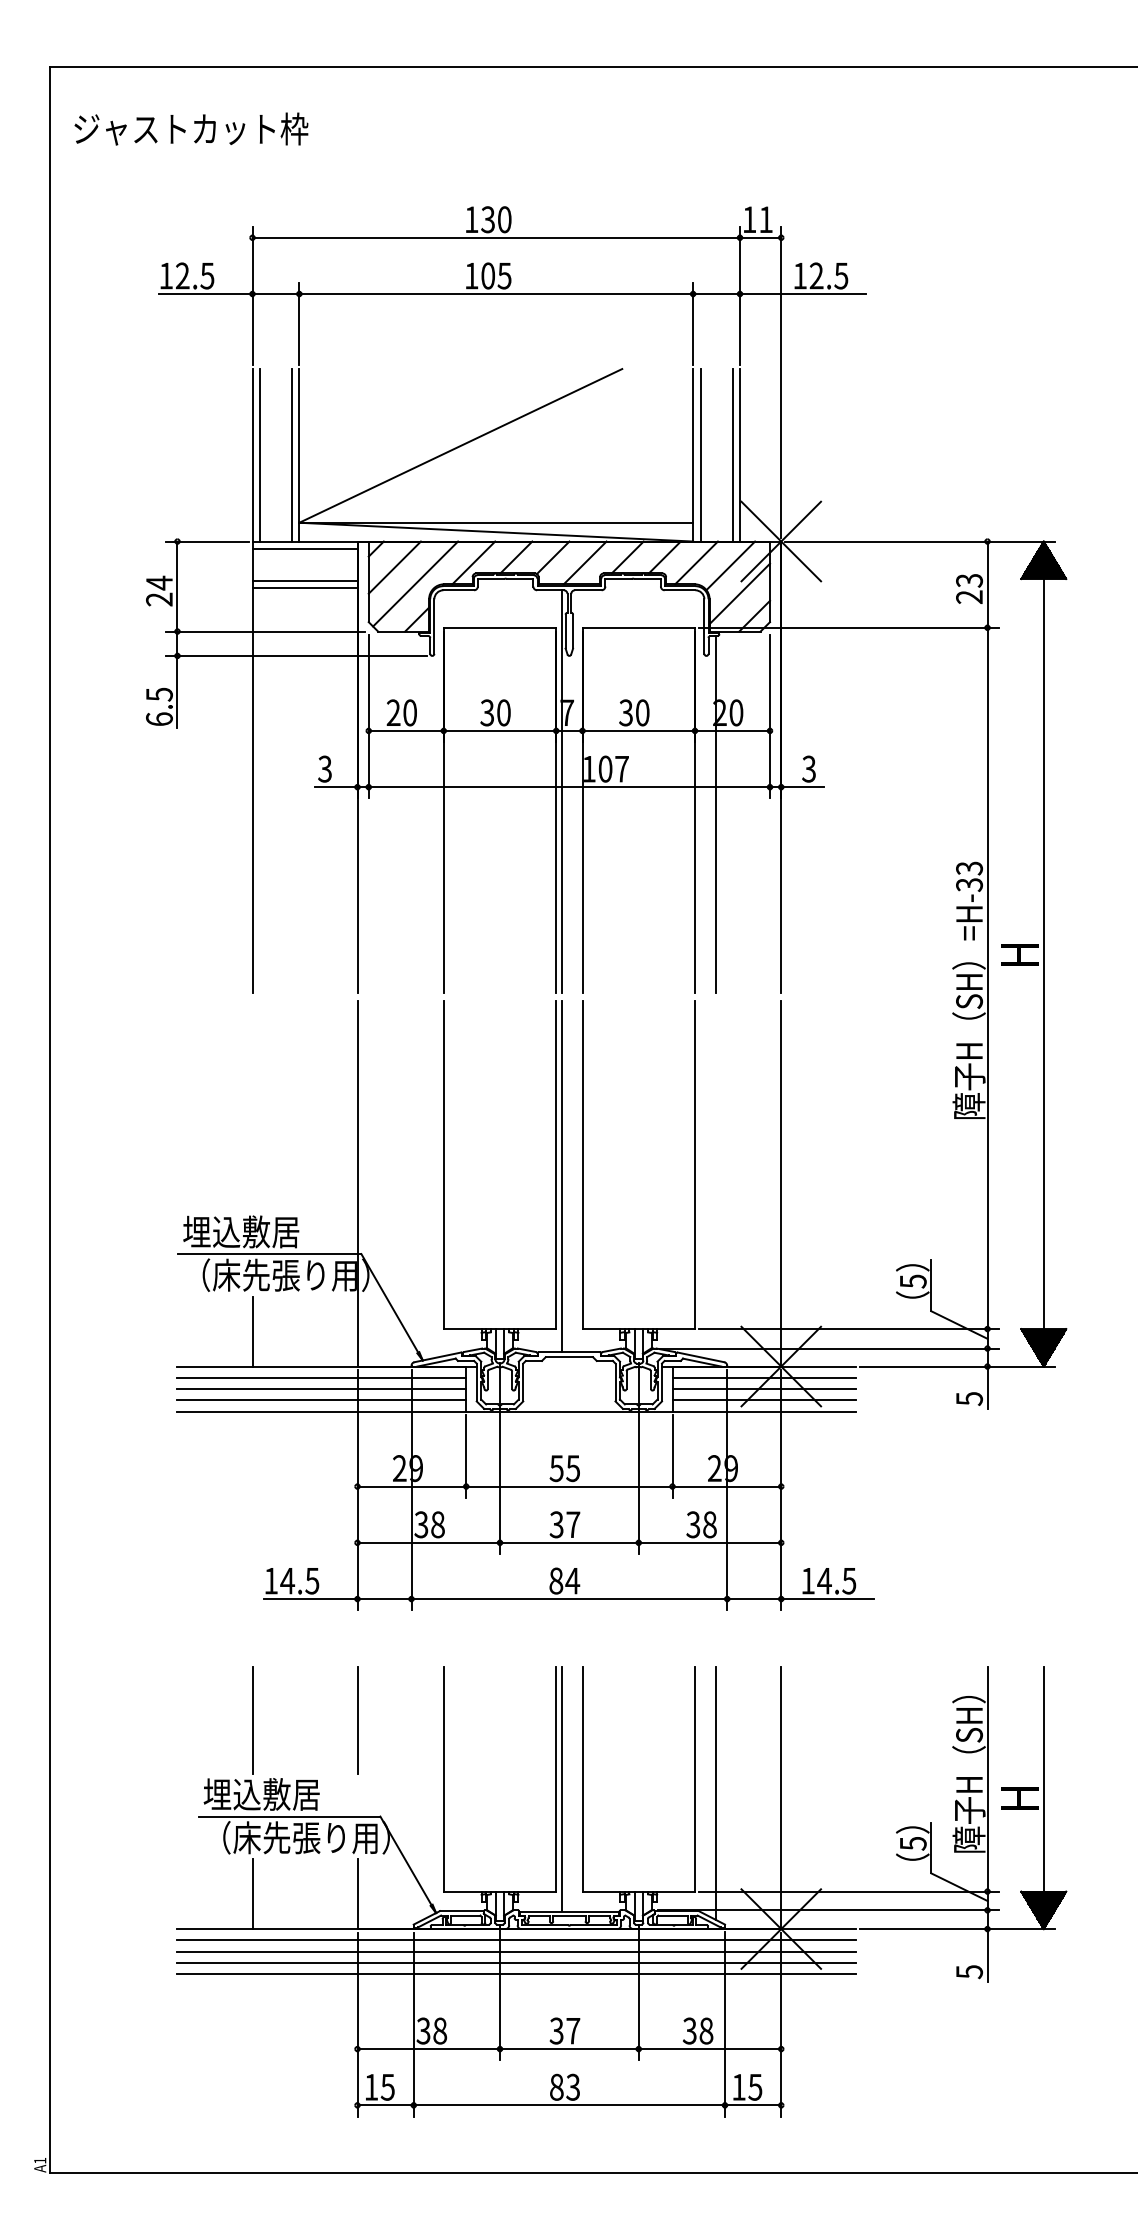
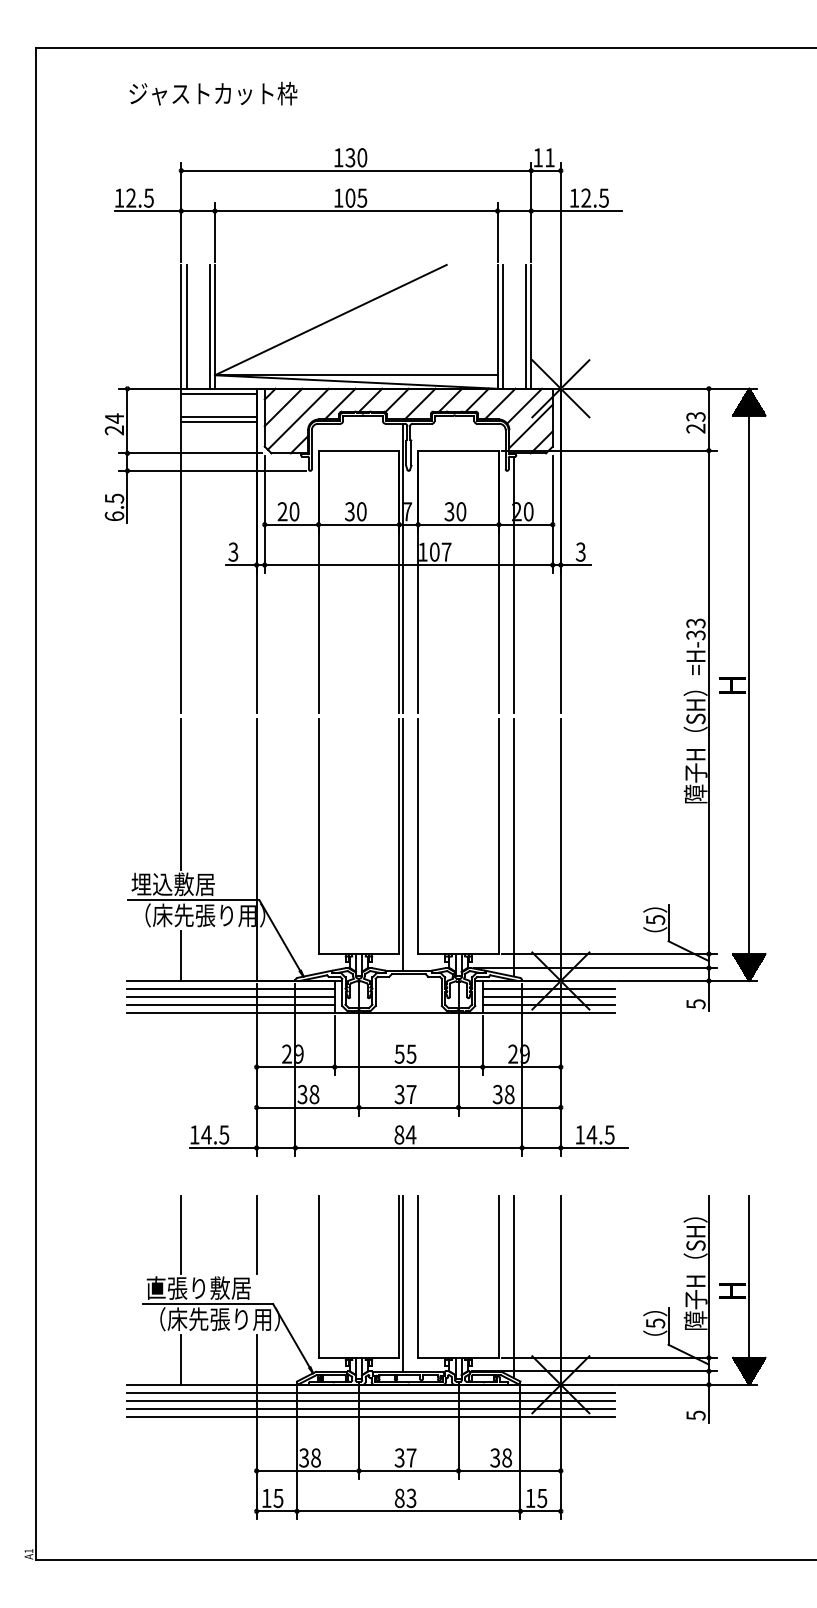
text: (191, 128) -> (213, 93), moved
line: (252, 1105) -> (181, 793), added
line: (715, 1180) -> (513, 847), added
text: (276, 1793) -> (198, 1287), 埋込敷居 -> 直張り敷居

